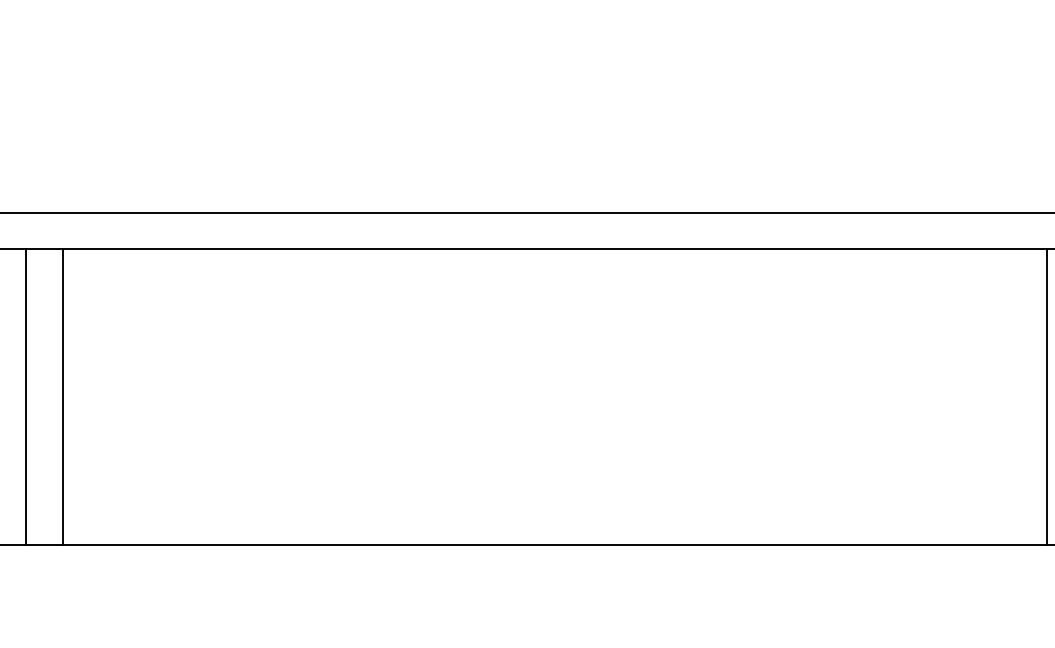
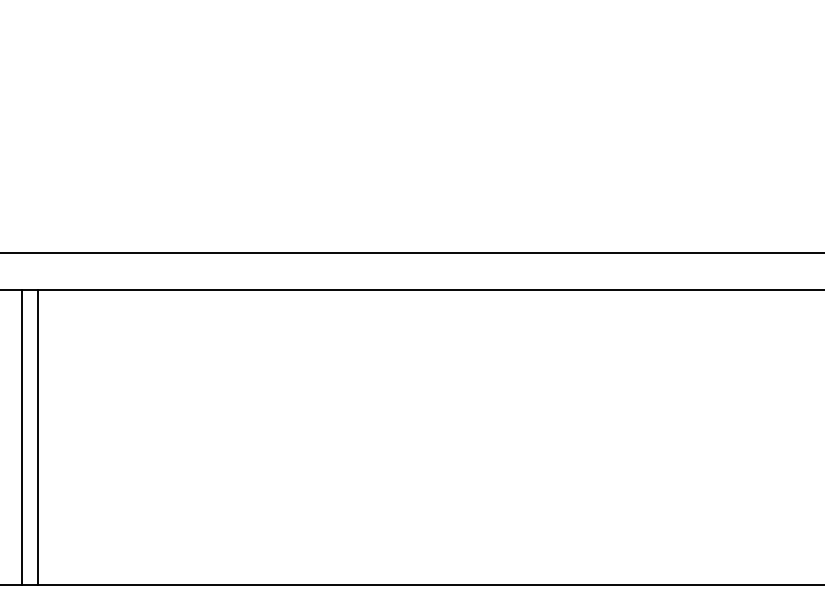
line: (26, 396) -> (38, 437), moved
line: (62, 396) -> (21, 437), moved

